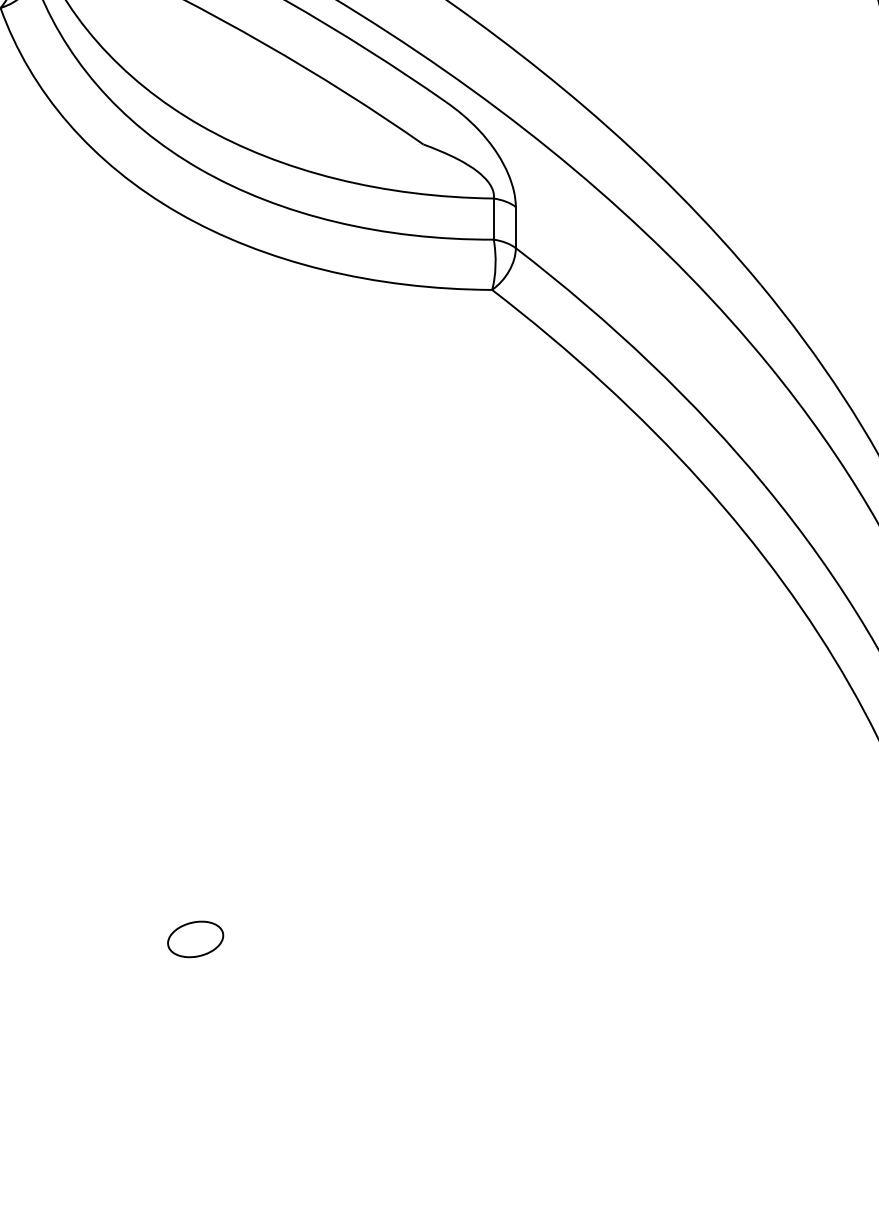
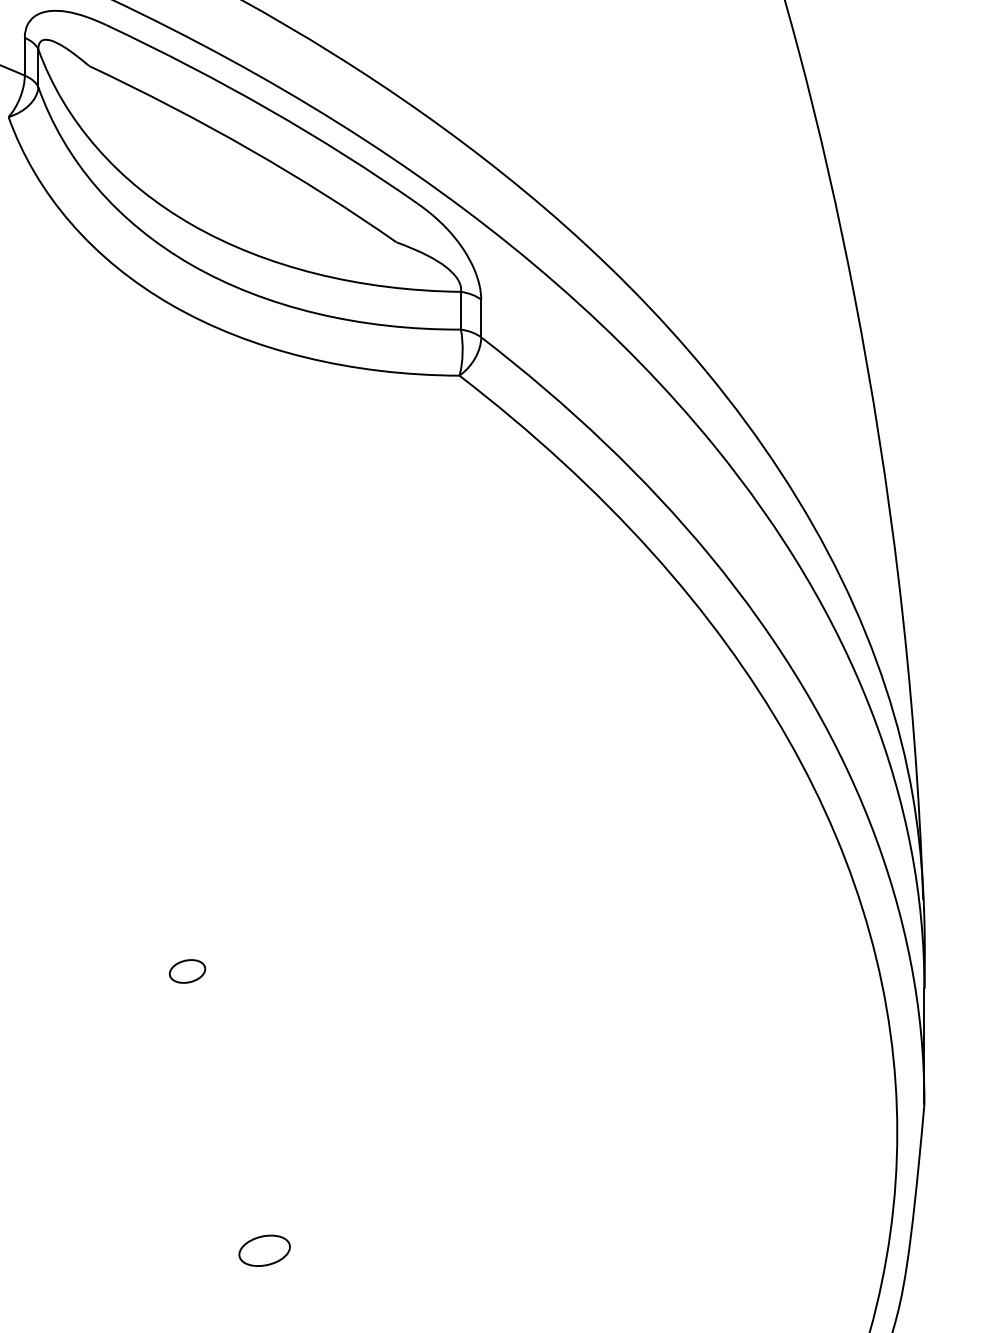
part: (195, 939) -> (187, 971), size x0.7

